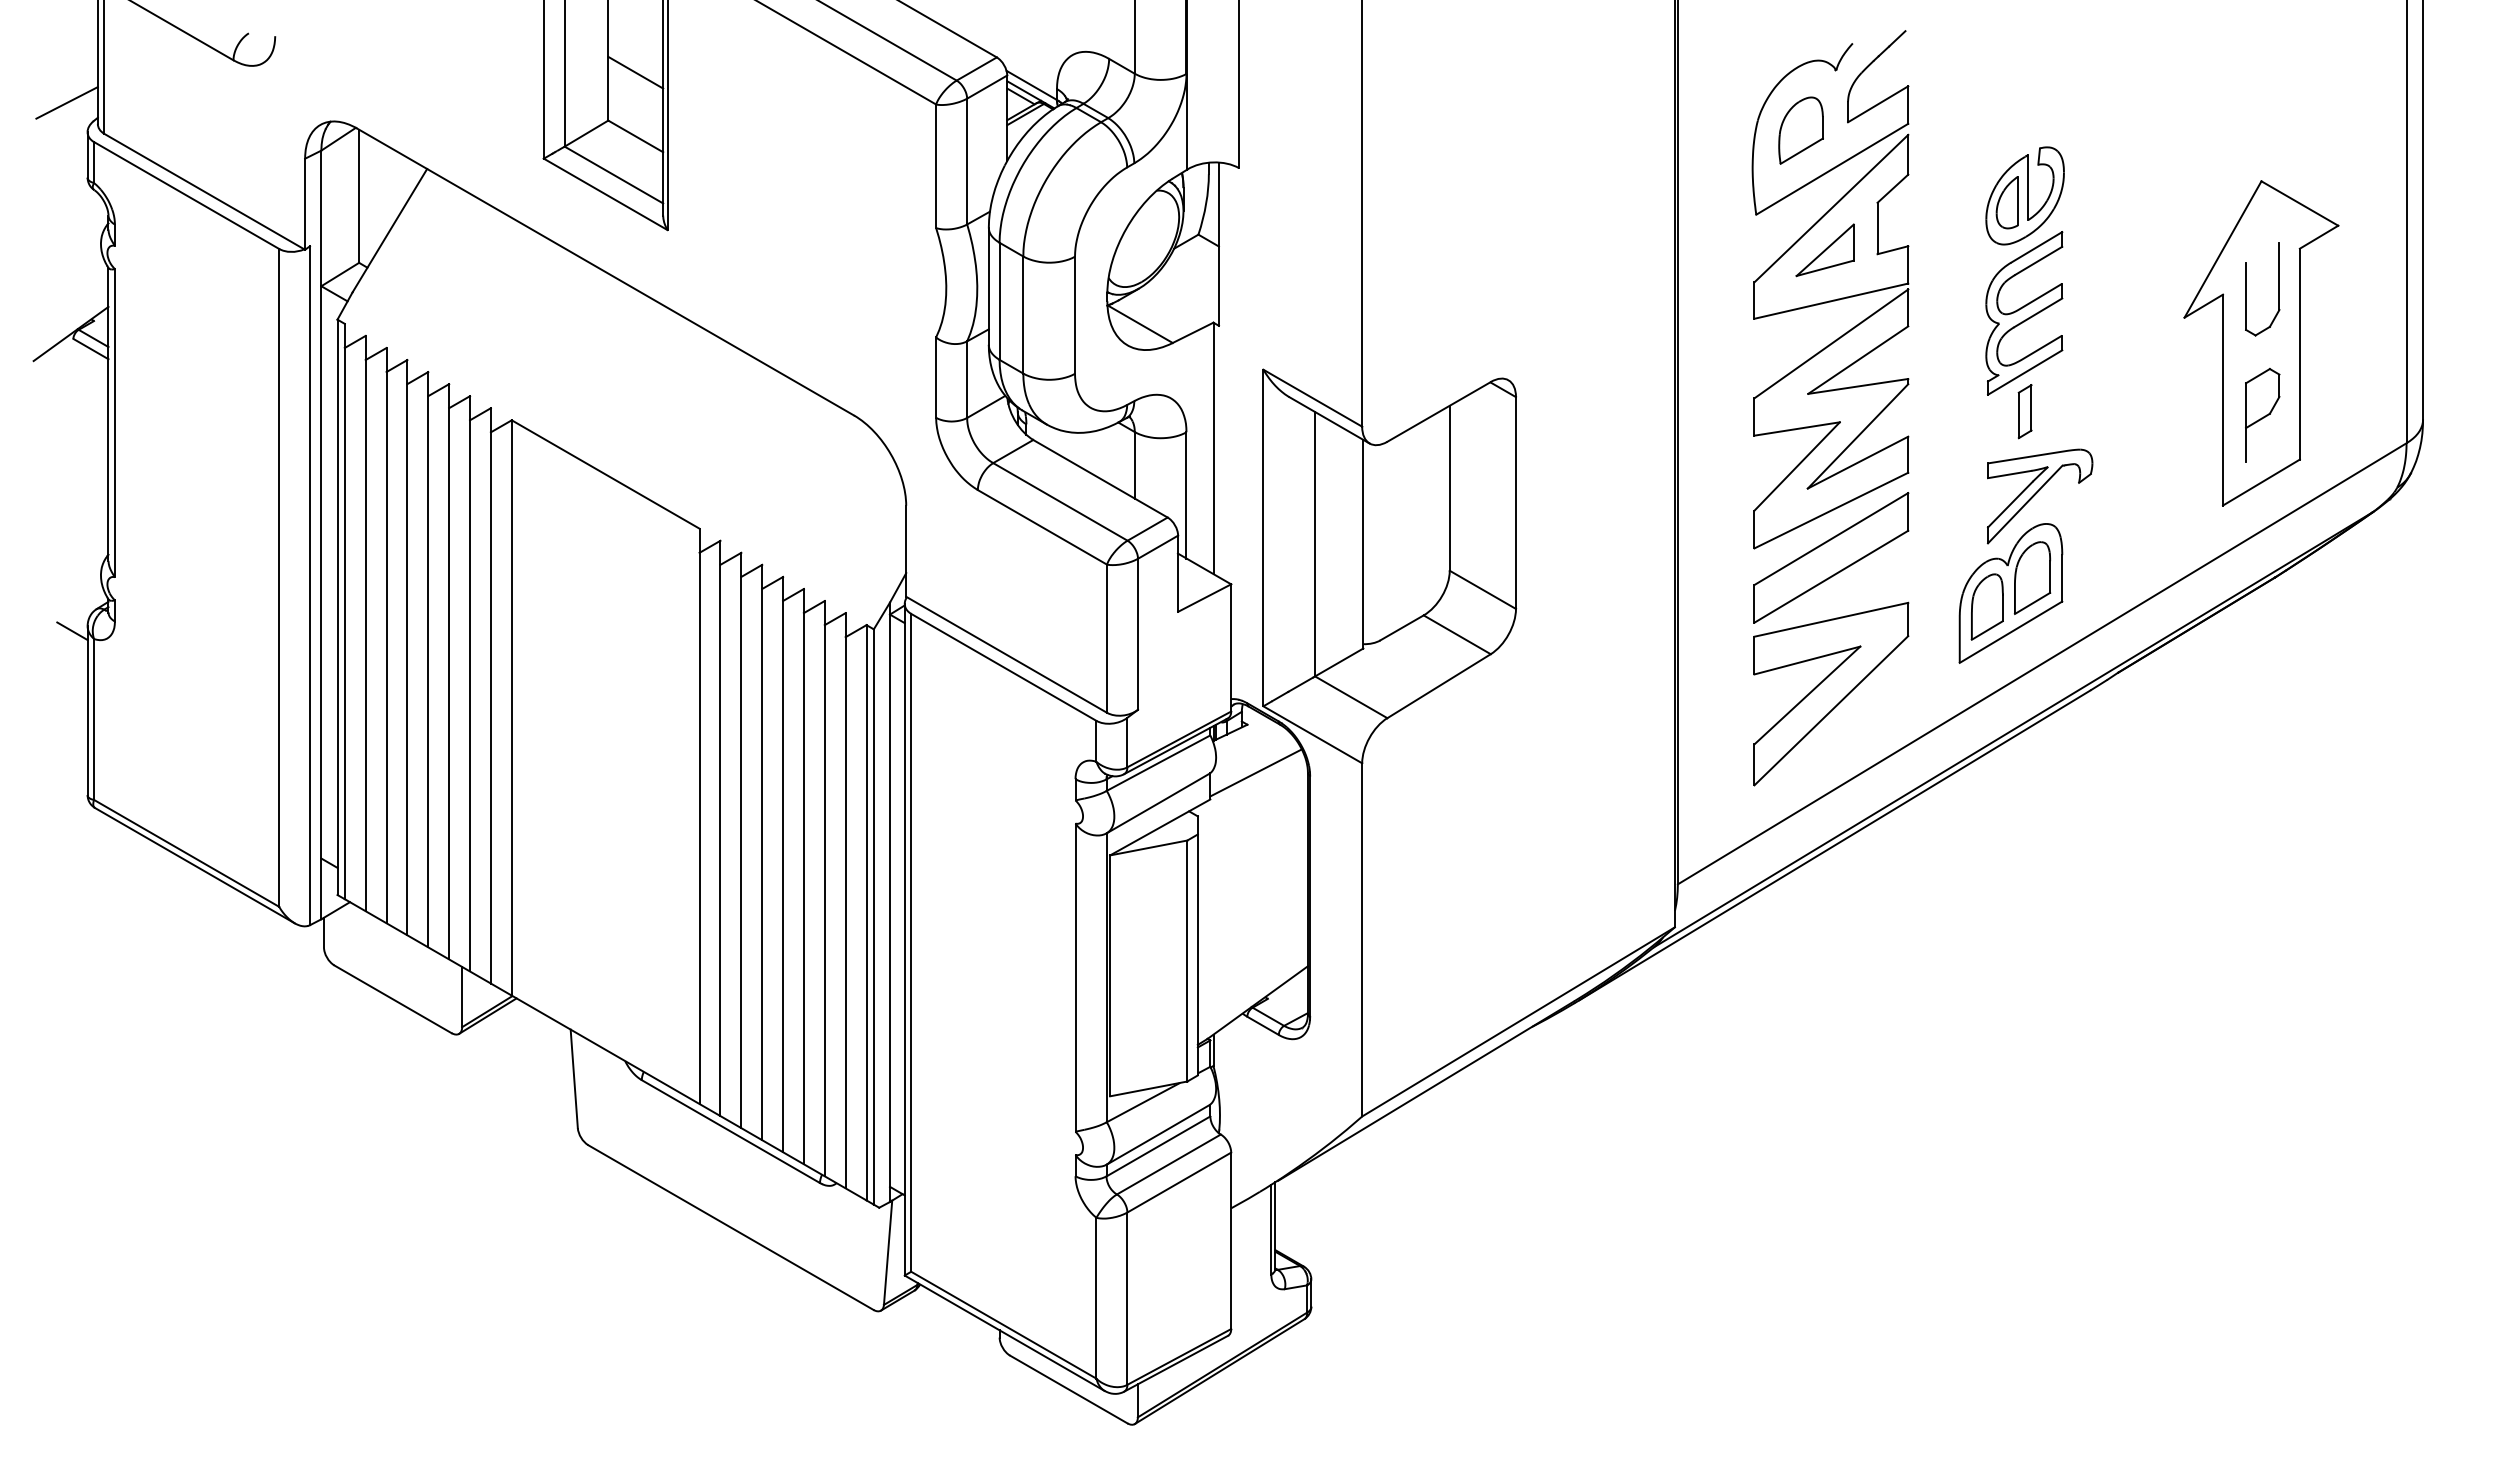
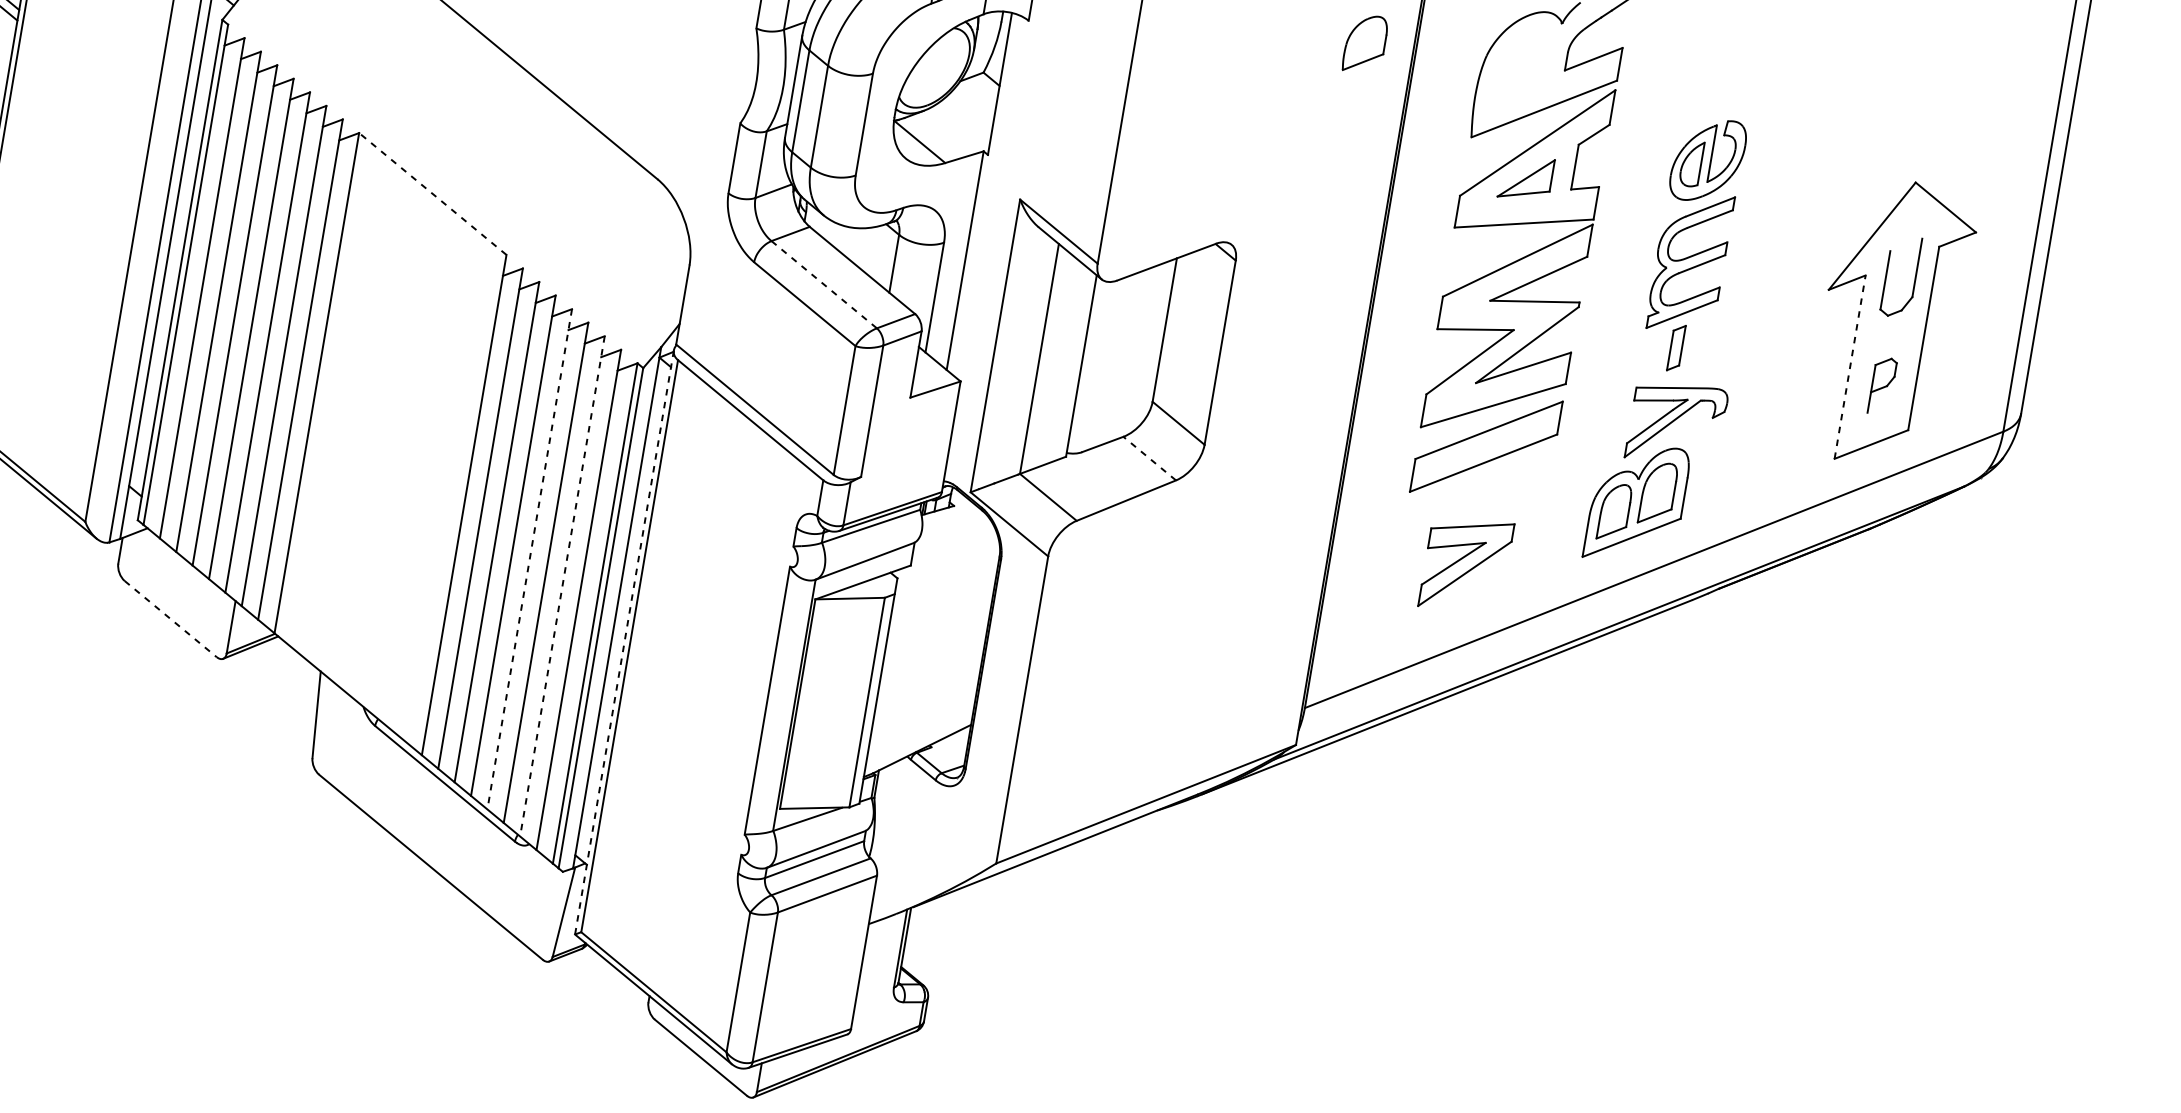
part: (1800, 130) -> (1364, 43), moved
line: (2223, 399) -> (1850, 366), solid -> dashed
part: (2262, 415) -> (1882, 386), size x0.7
line: (605, 474) -> (432, 193), solid -> dashed
line: (1060, 501) -> (824, 284), solid -> dashed
line: (1457, 634) -> (1149, 458), solid -> dashed
part: (1831, 693) -> (1466, 564), size x0.6
line: (1255, 772) -> (954, 548), removed
line: (783, 864) -> (530, 559), solid -> dashed
line: (824, 888) -> (562, 586), solid -> dashed
line: (904, 939) -> (624, 642), solid -> dashed
line: (393, 999) -> (171, 619), solid -> dashed

